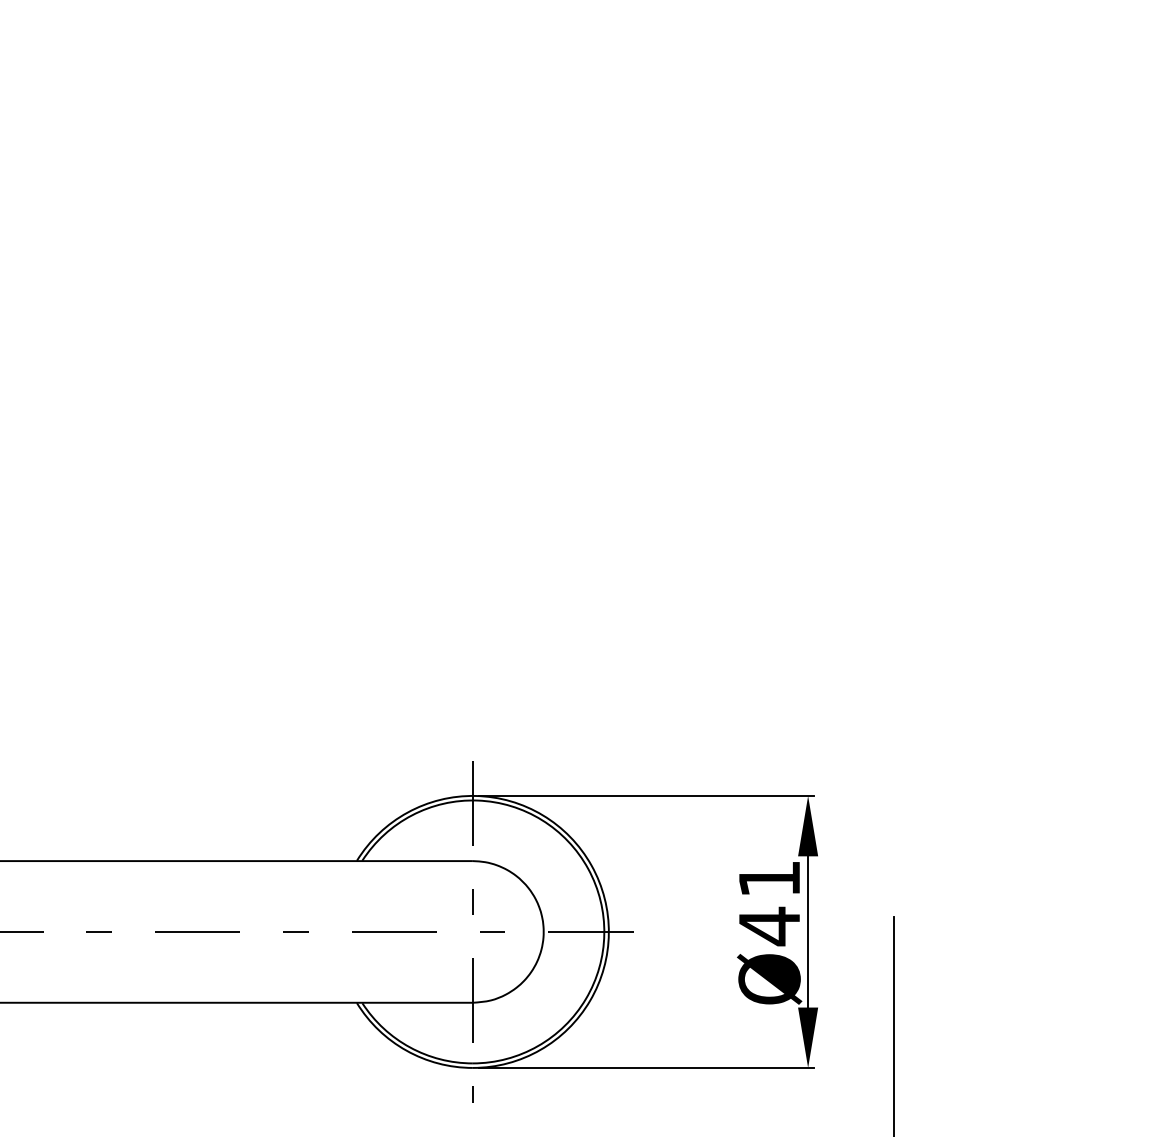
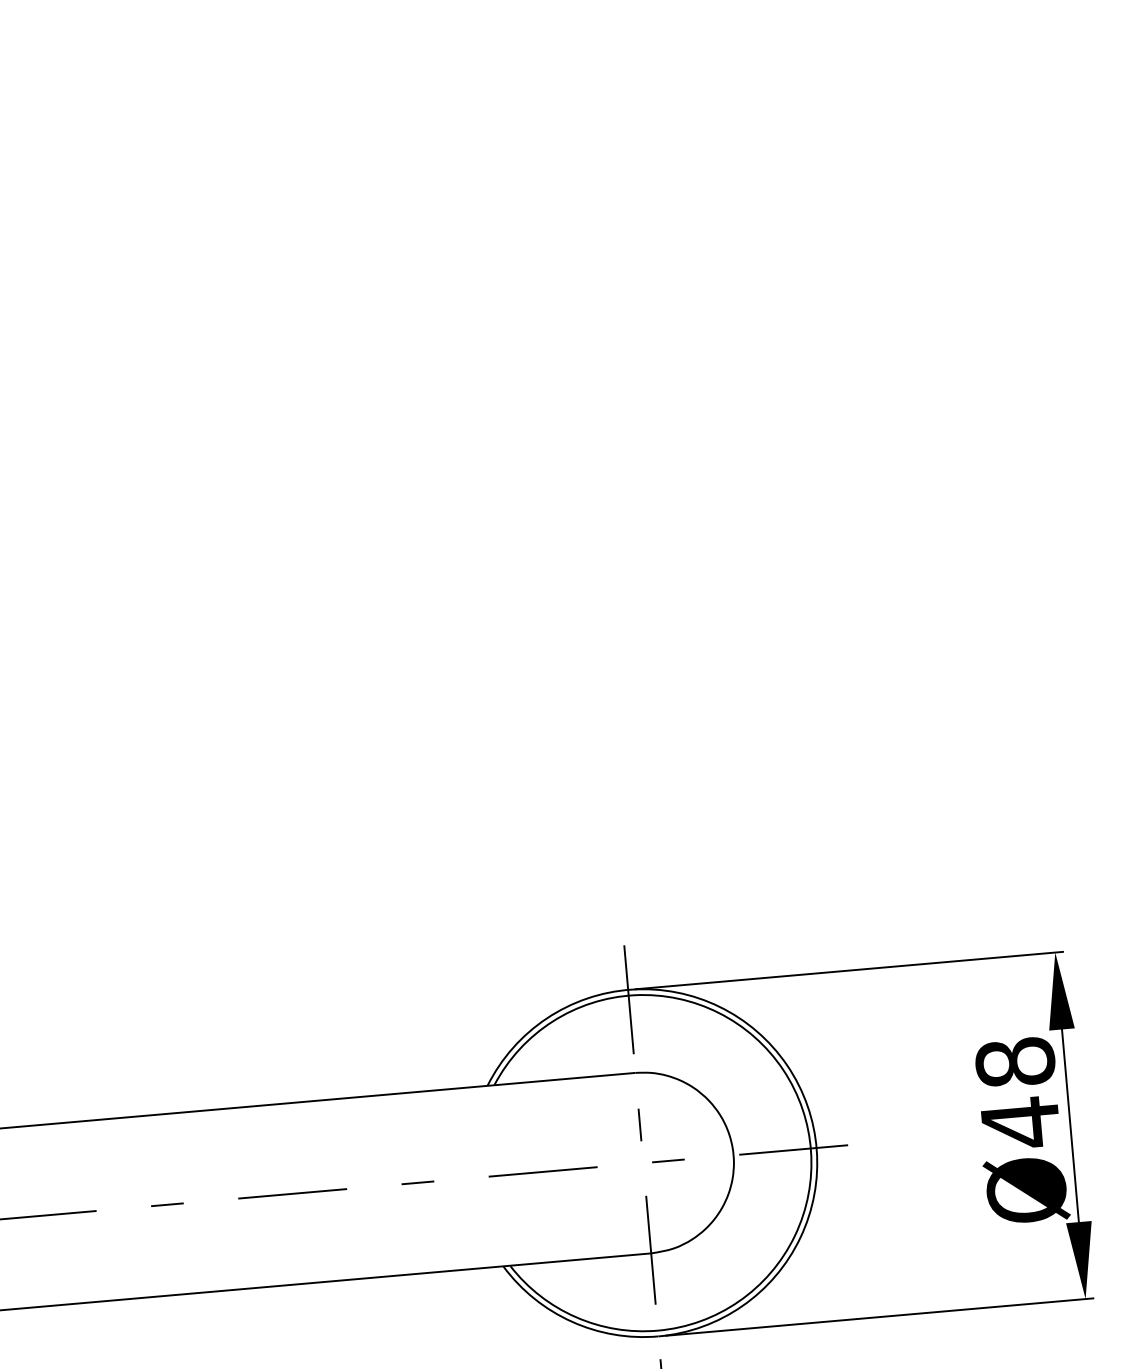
text: (769, 878) -> (1015, 1062), Ø41 -> Ø48

